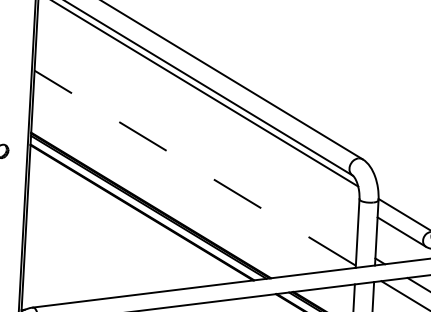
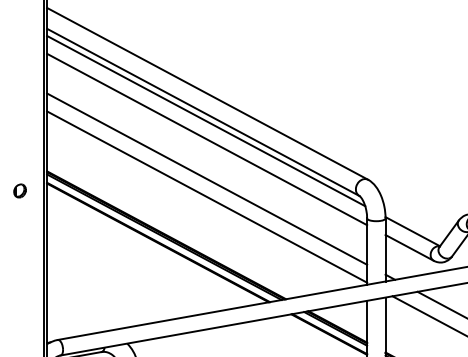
line: (198, 108) -> (207, 139), added
line: (196, 149) -> (207, 178), added
line: (194, 167) -> (206, 196), dashed -> solid

